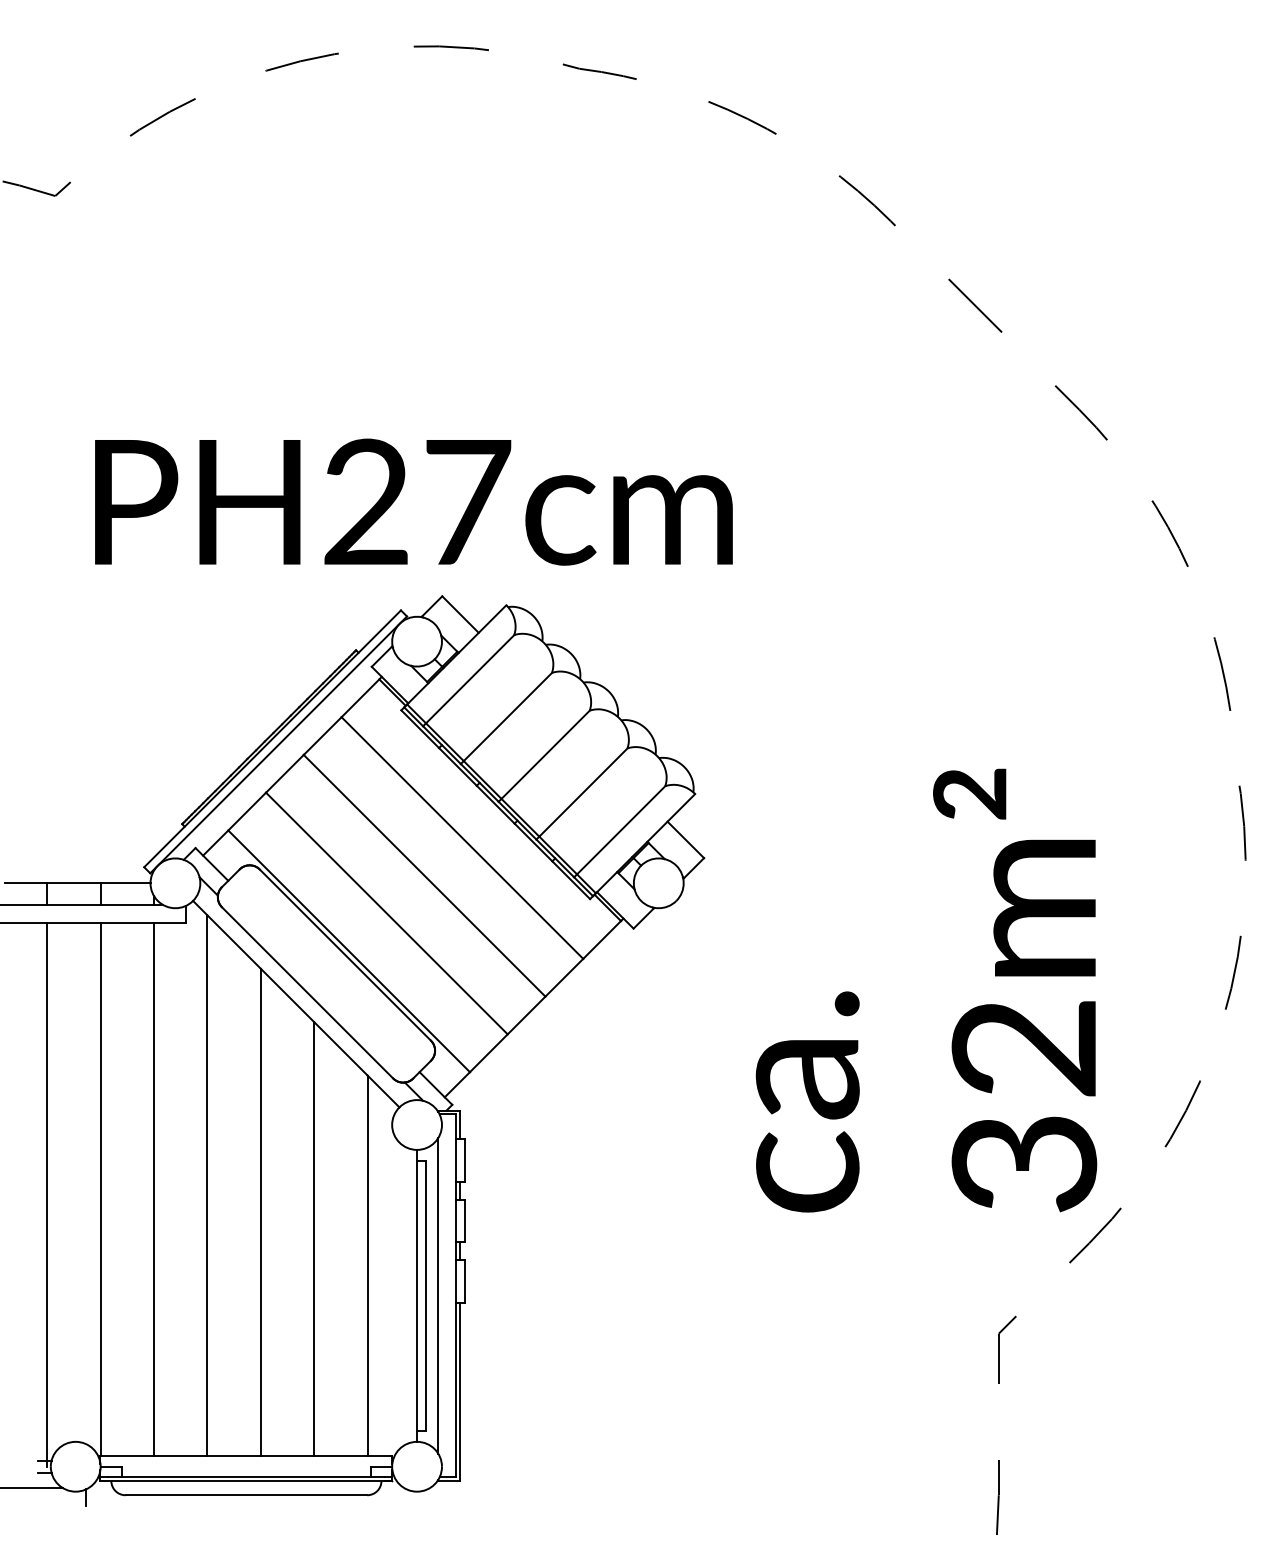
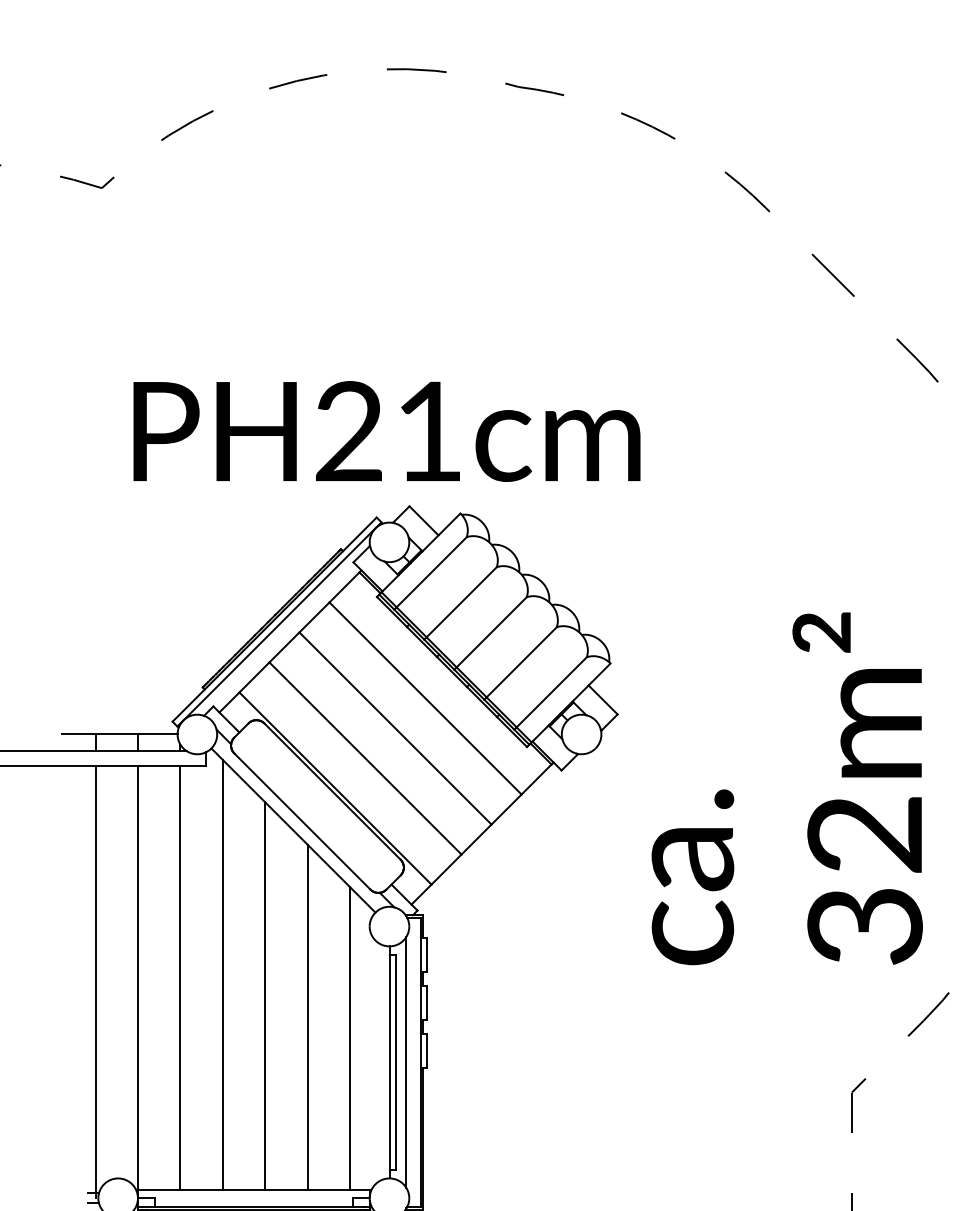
text: (468, 501) -> (430, 430), PH27cm -> PH21cm
text: (926, 990) -> (787, 788), moved

